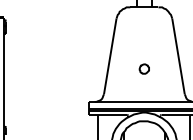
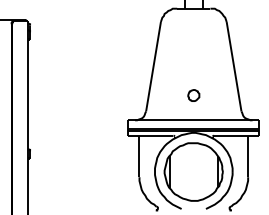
part: (144, 69) -> (193, 95), moved

